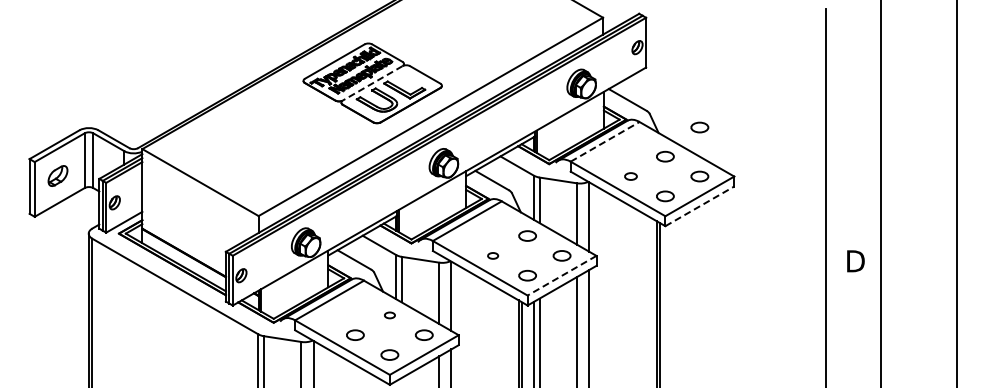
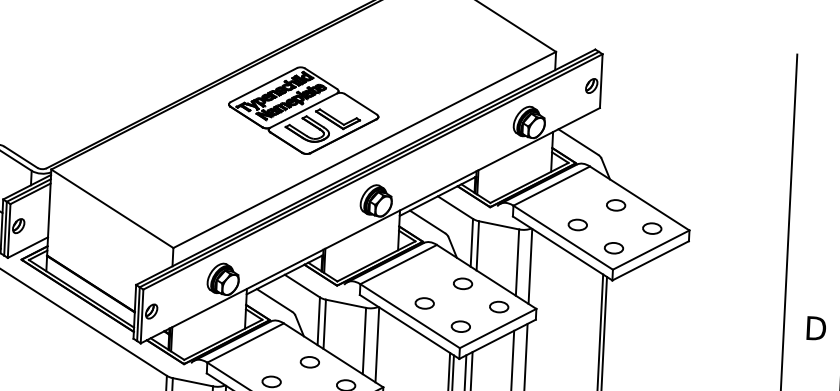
line: (372, 83) -> (303, 110), dashed -> solid
part: (699, 127) -> (654, 175), removed
line: (605, 141) -> (552, 185), dashed -> solid
part: (630, 176) -> (577, 224), size x1.43
line: (699, 206) -> (650, 260), dashed -> solid
part: (492, 255) -> (424, 302), size x1.67
line: (562, 275) -> (498, 328), dashed -> solid
part: (389, 315) -> (309, 362), size x1.67

